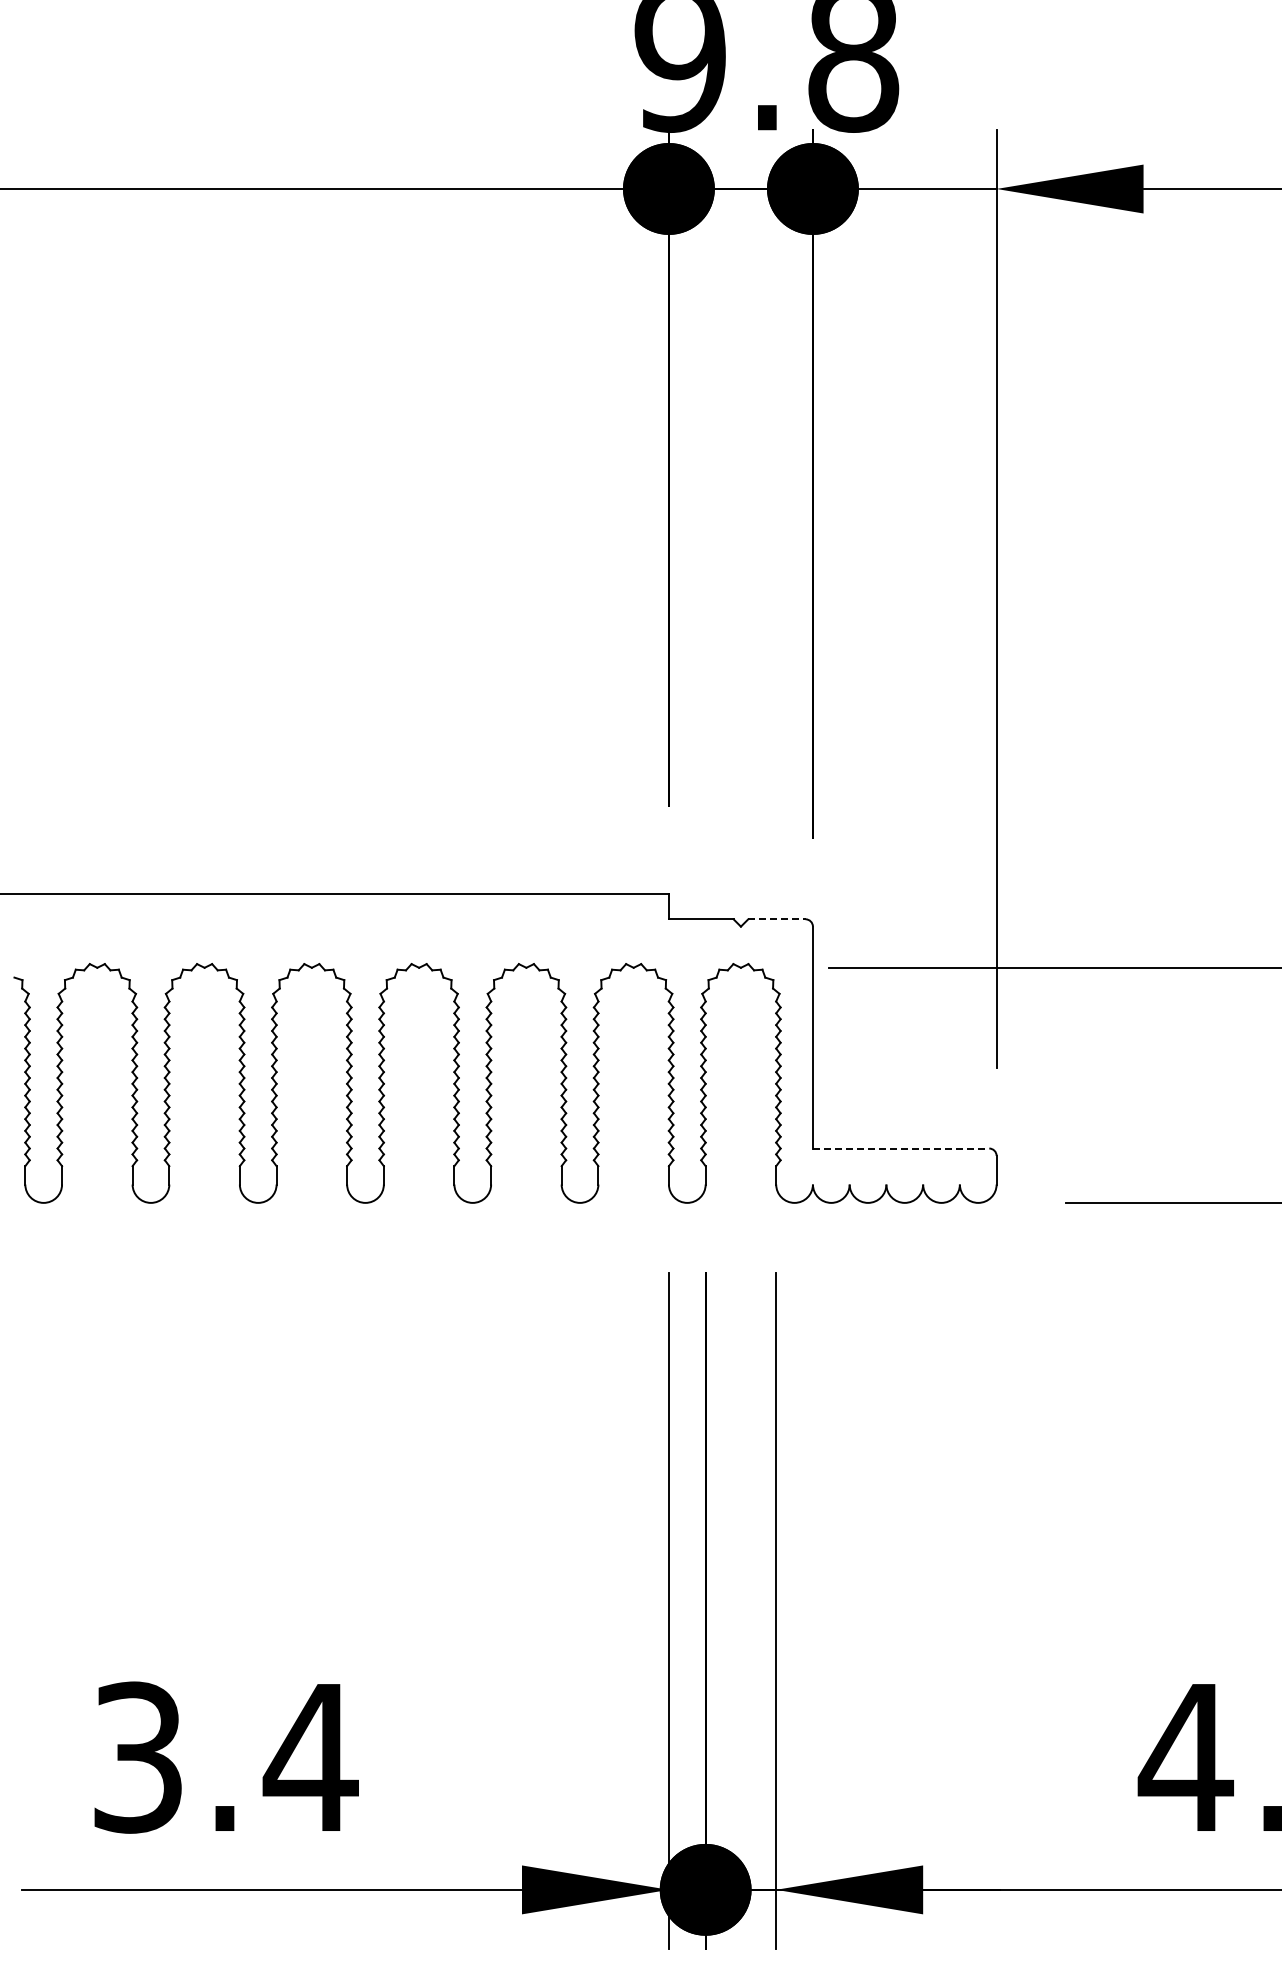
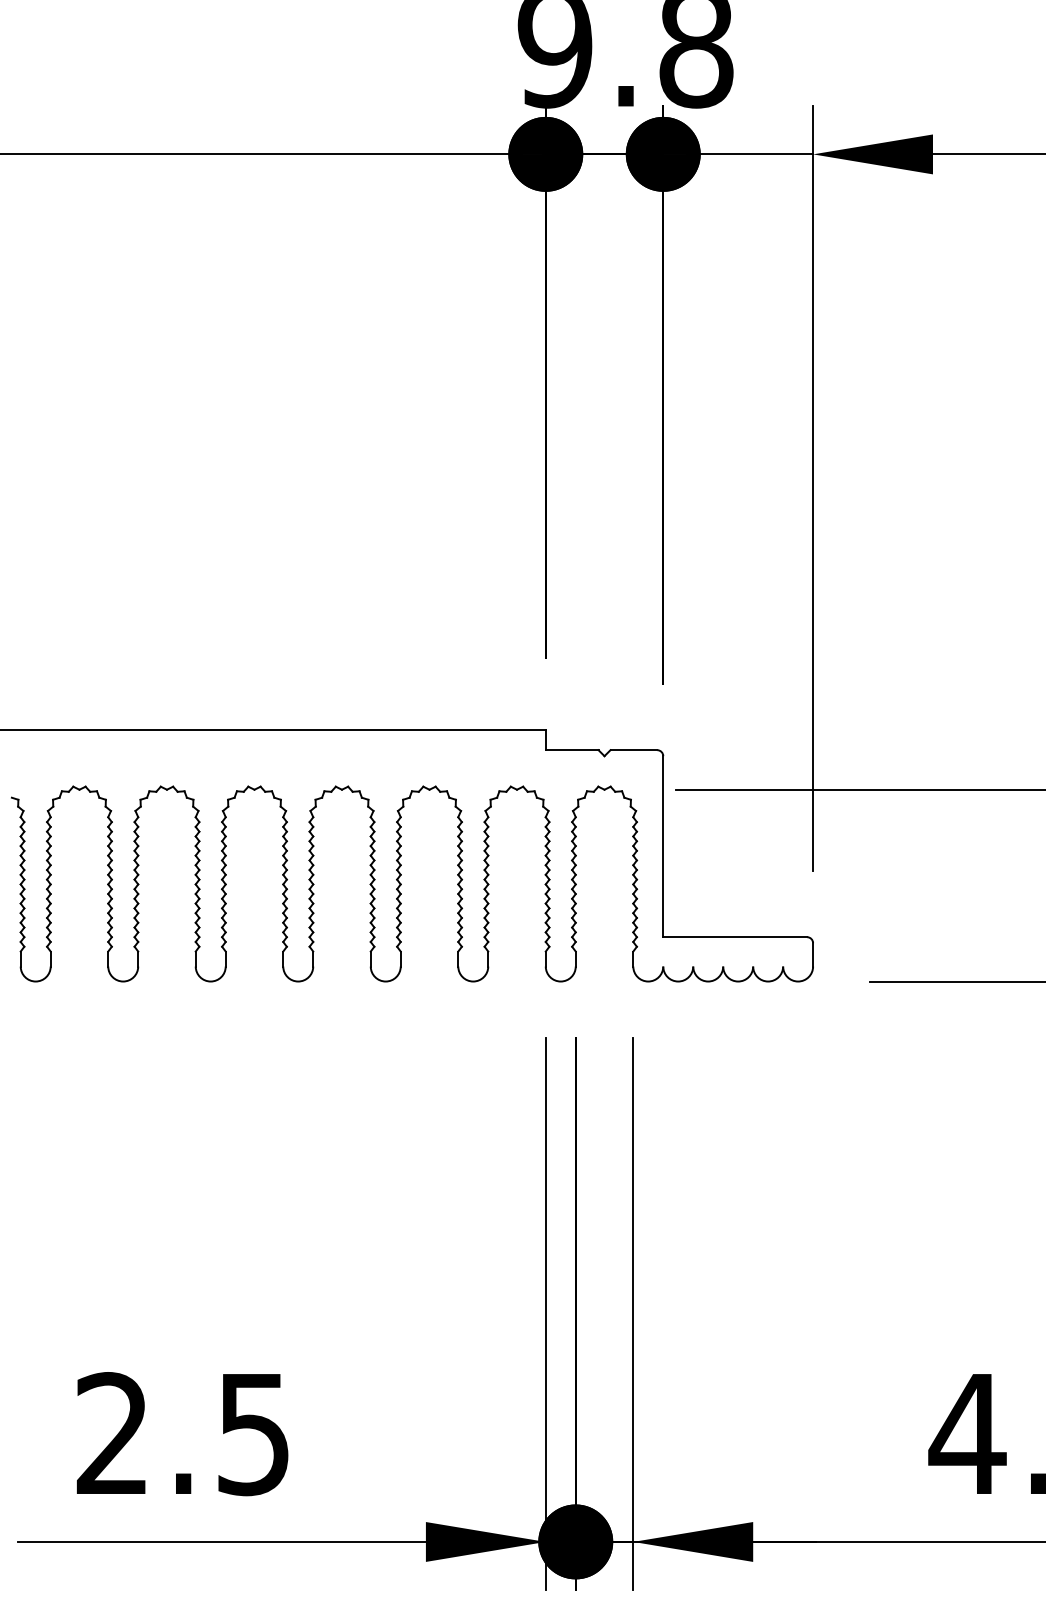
line: (776, 919) -> (633, 750), dashed -> solid
line: (901, 1148) -> (735, 937), dashed -> solid
text: (226, 1757) -> (184, 1433), 3.4 -> 2.5

